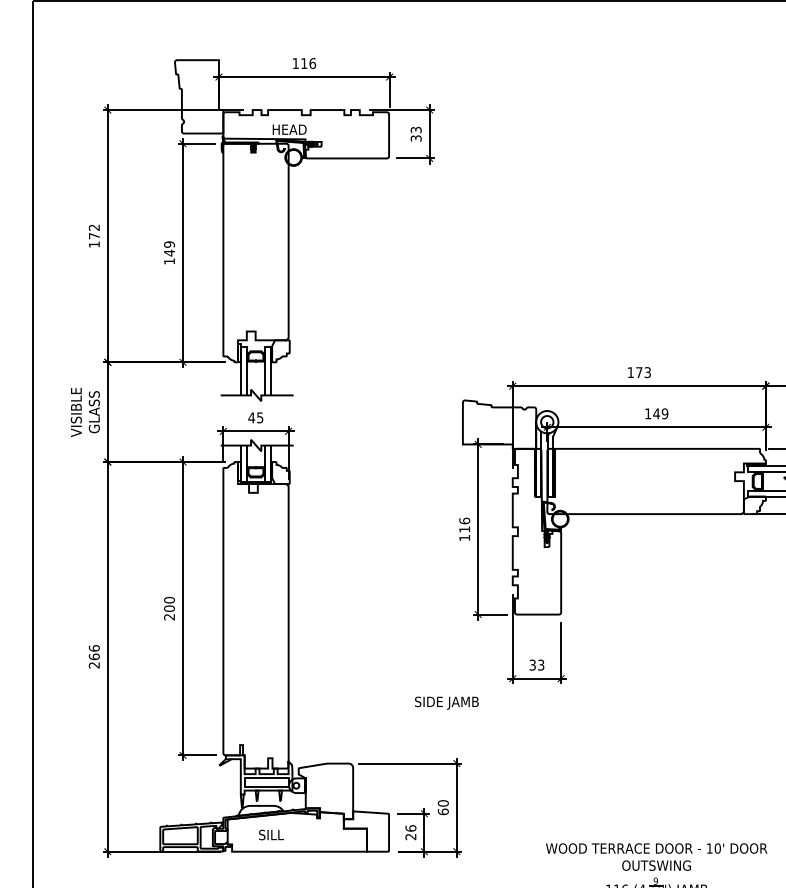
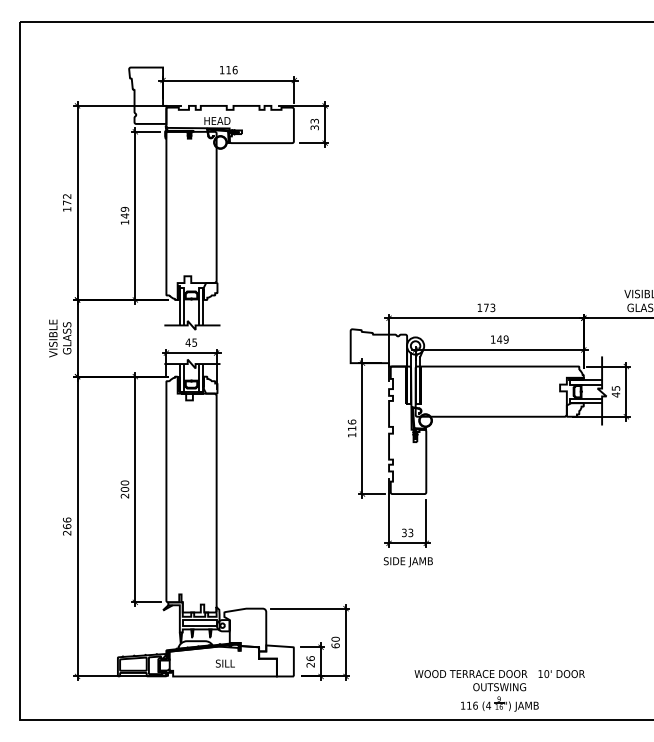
text: (445, 703) -> (407, 562), moved
text: (271, 834) -> (225, 663), moved

